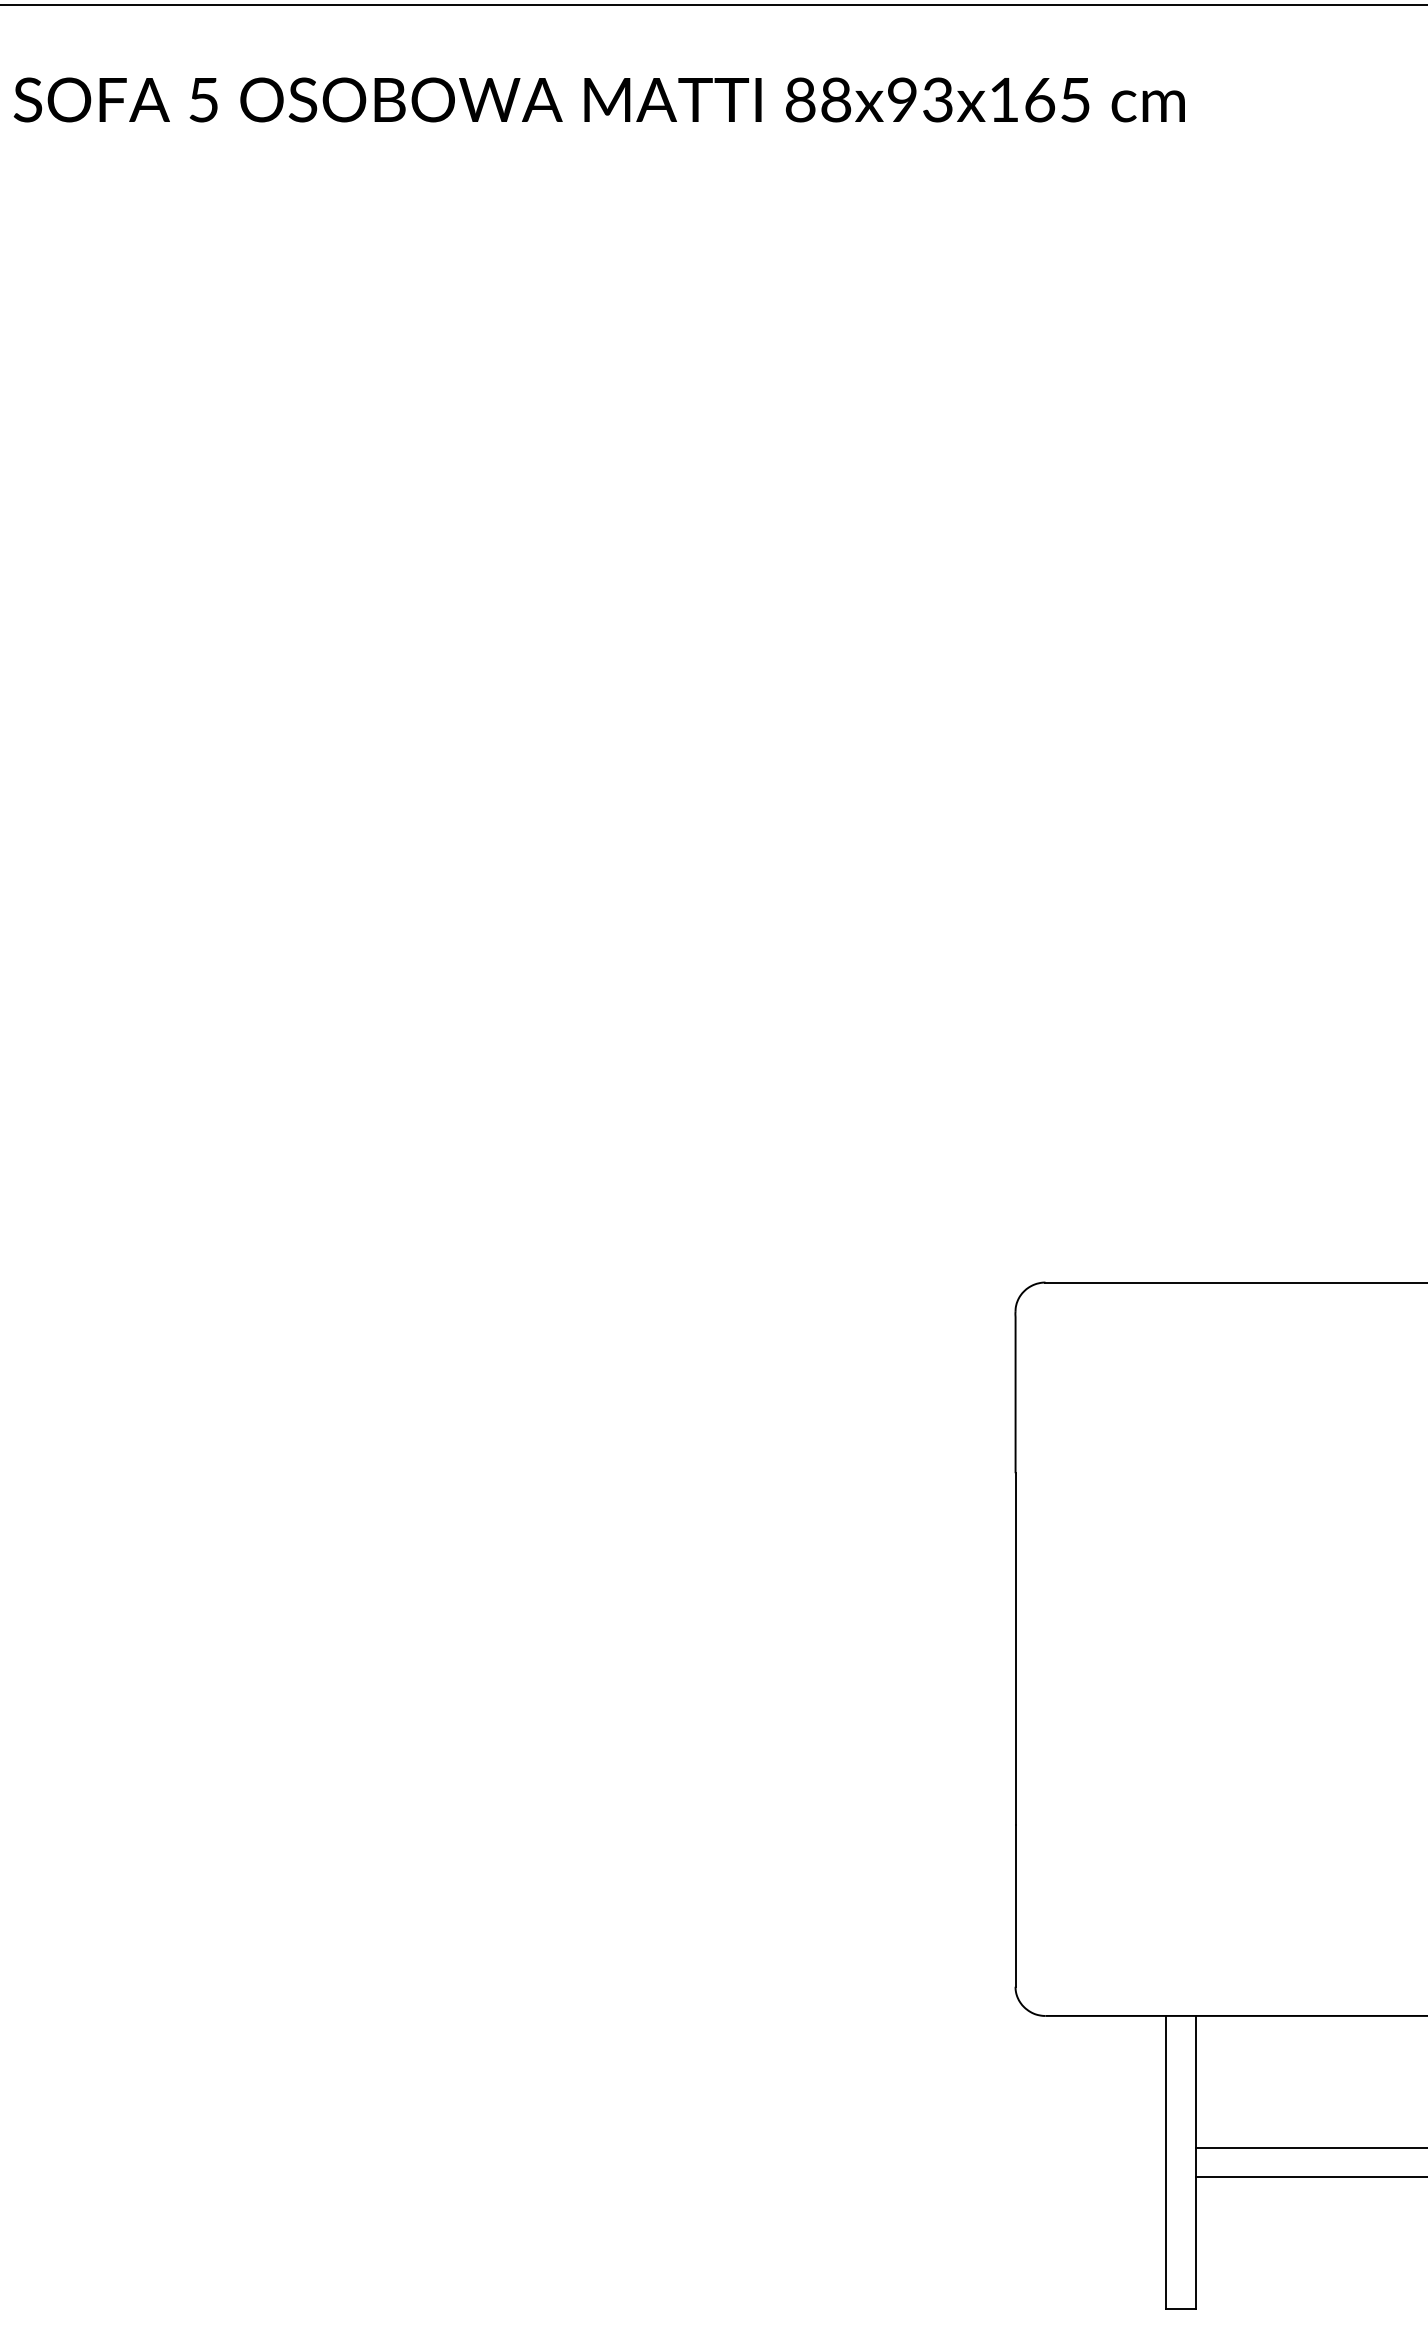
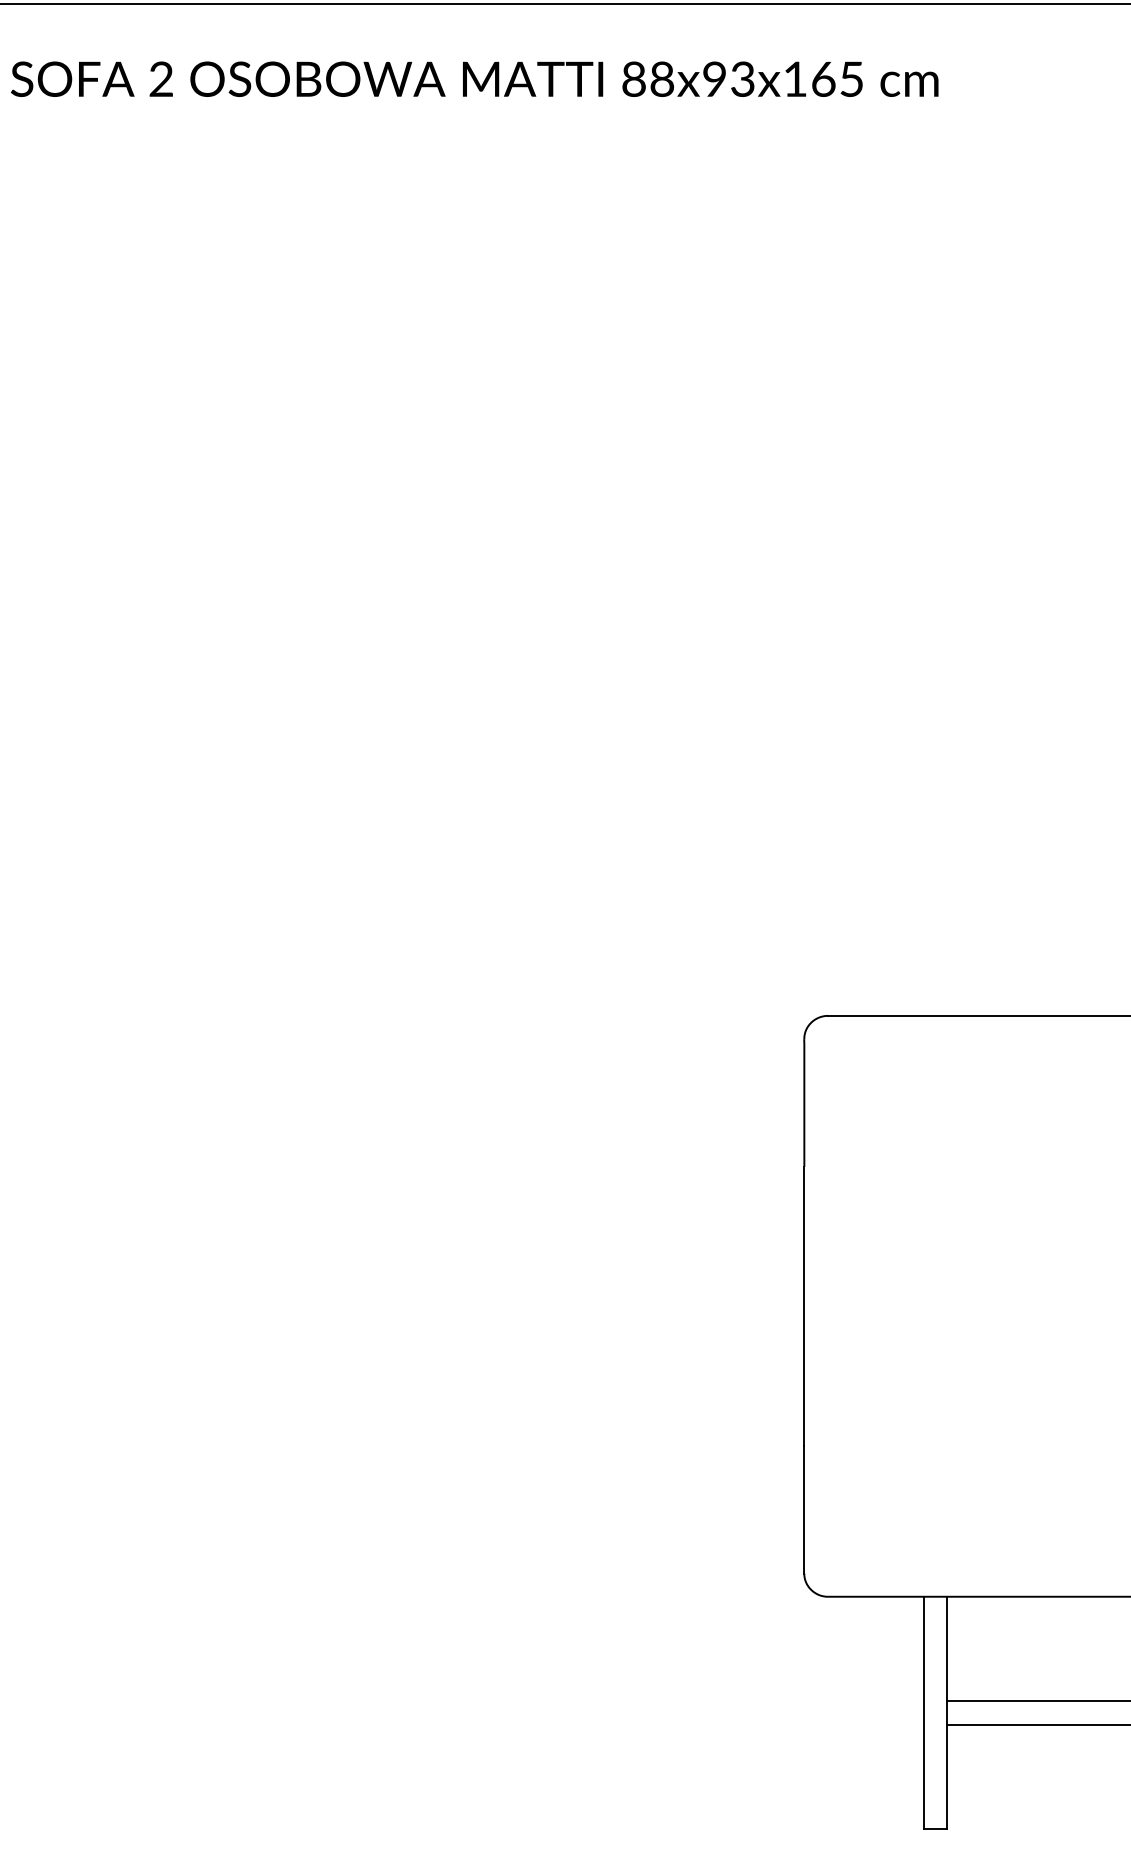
text: (202, 100) -> (160, 79), 5 -> 2

